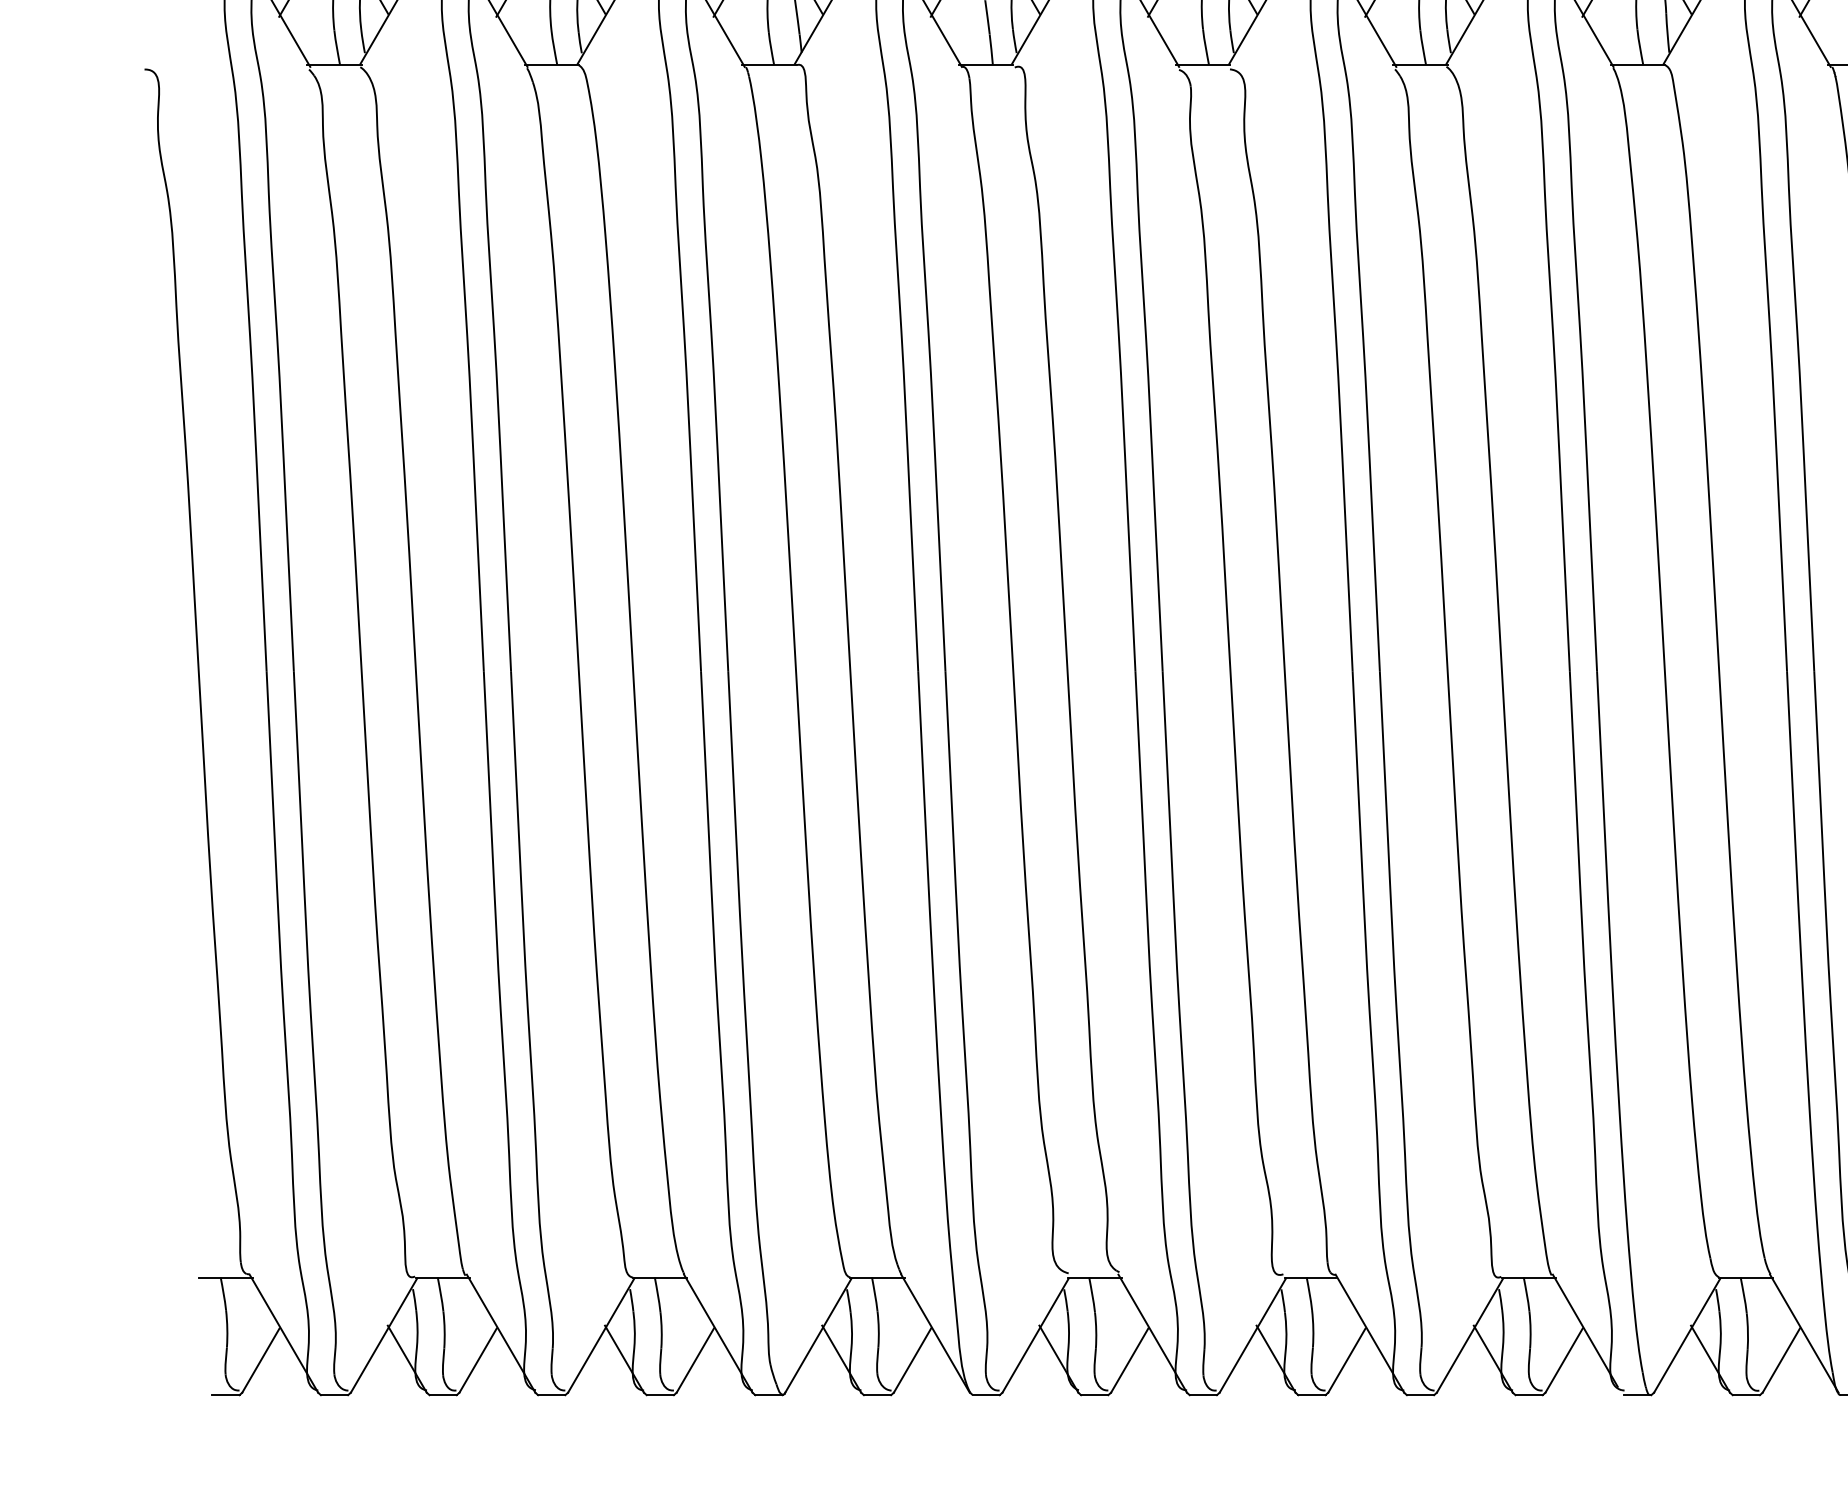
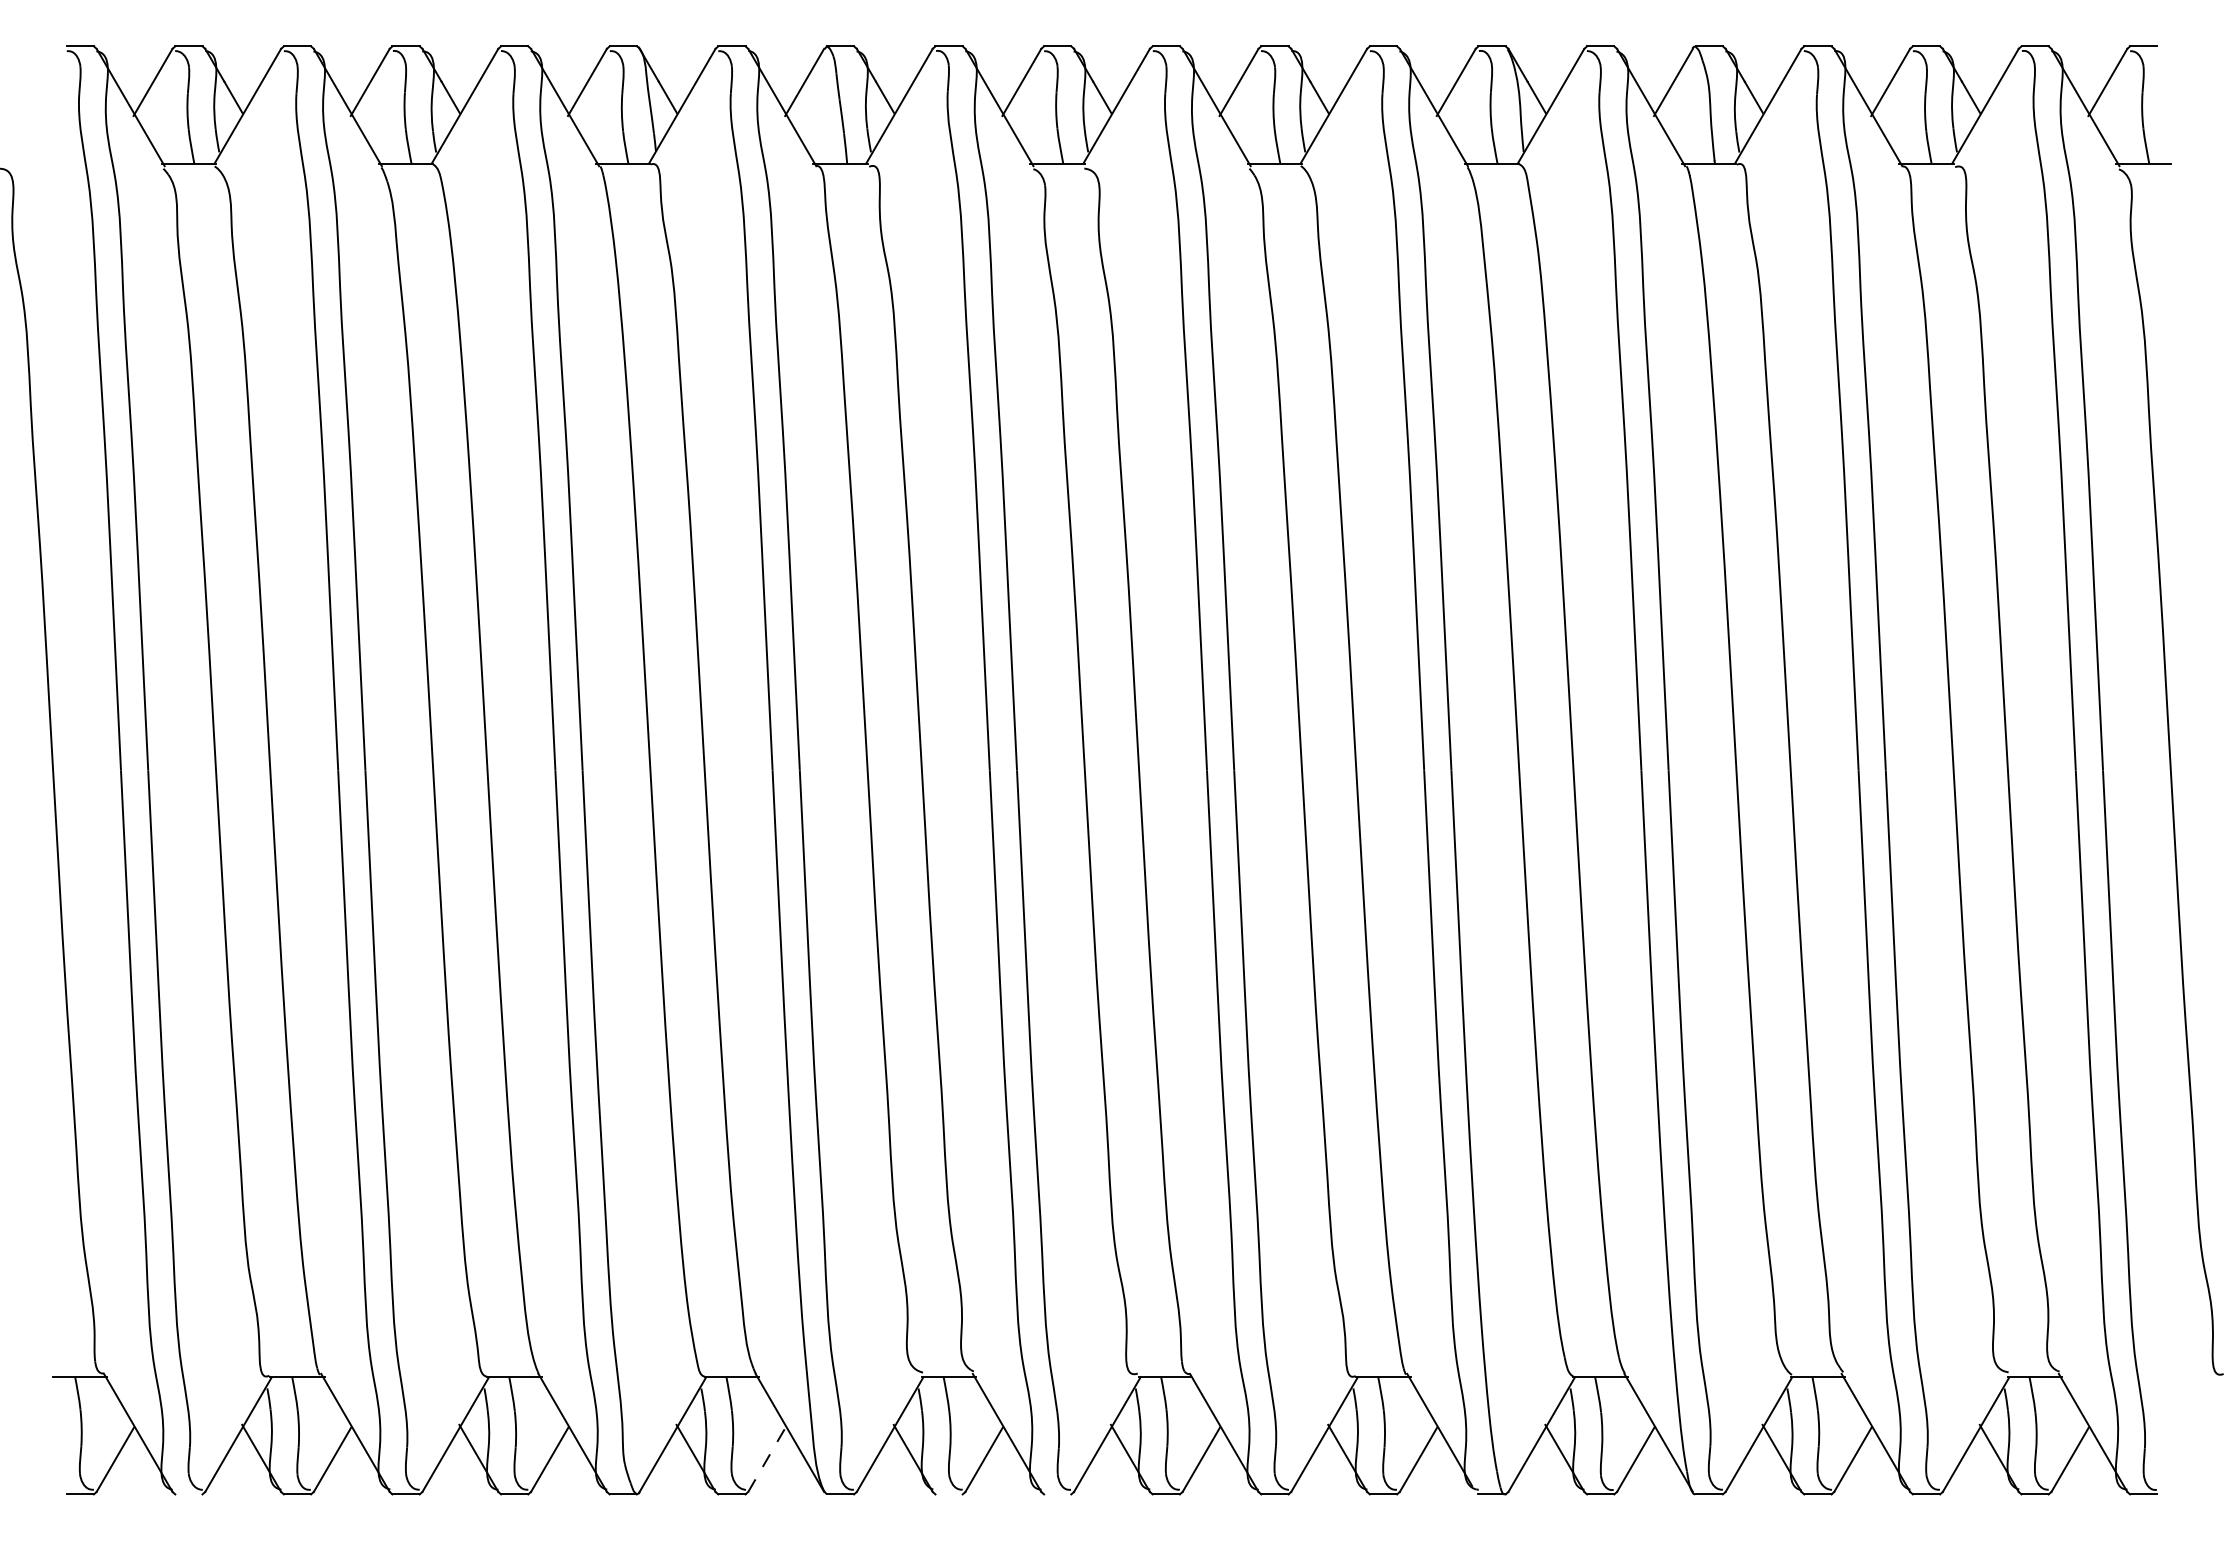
line: (913, 1360) -> (767, 1459), solid -> dashed
line: (334, 1395) -> (188, 1494), removed
line: (1094, 1395) -> (948, 1494), removed
line: (1203, 1395) -> (1057, 1494), removed

